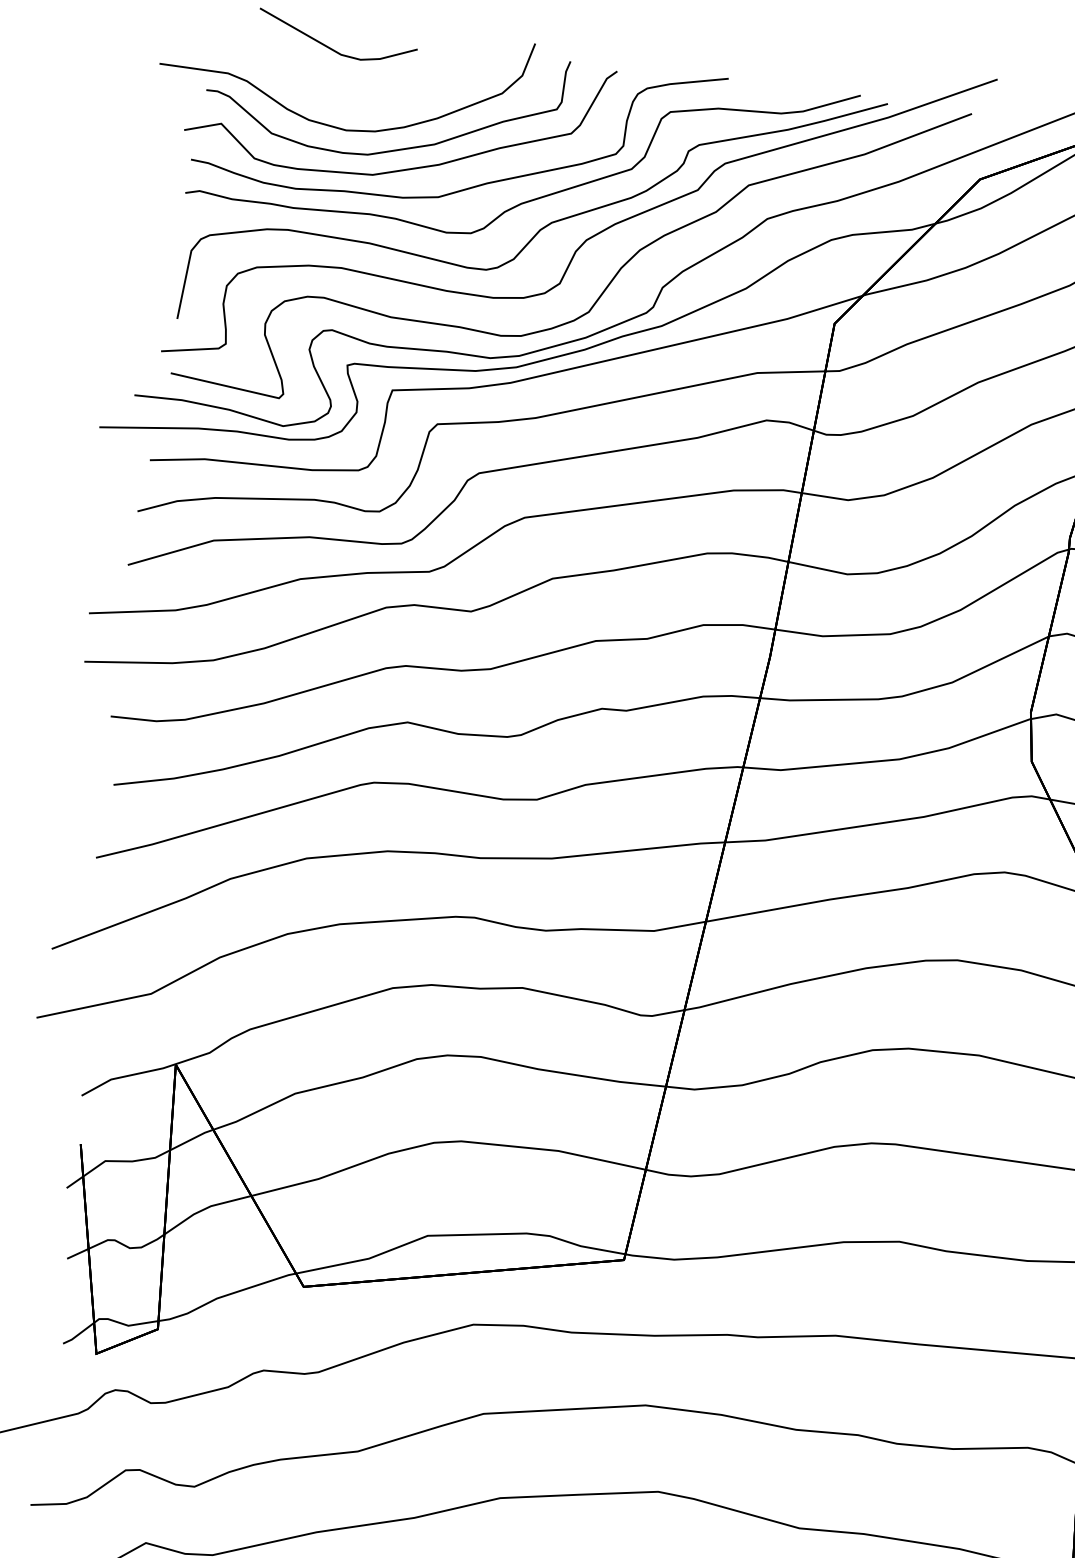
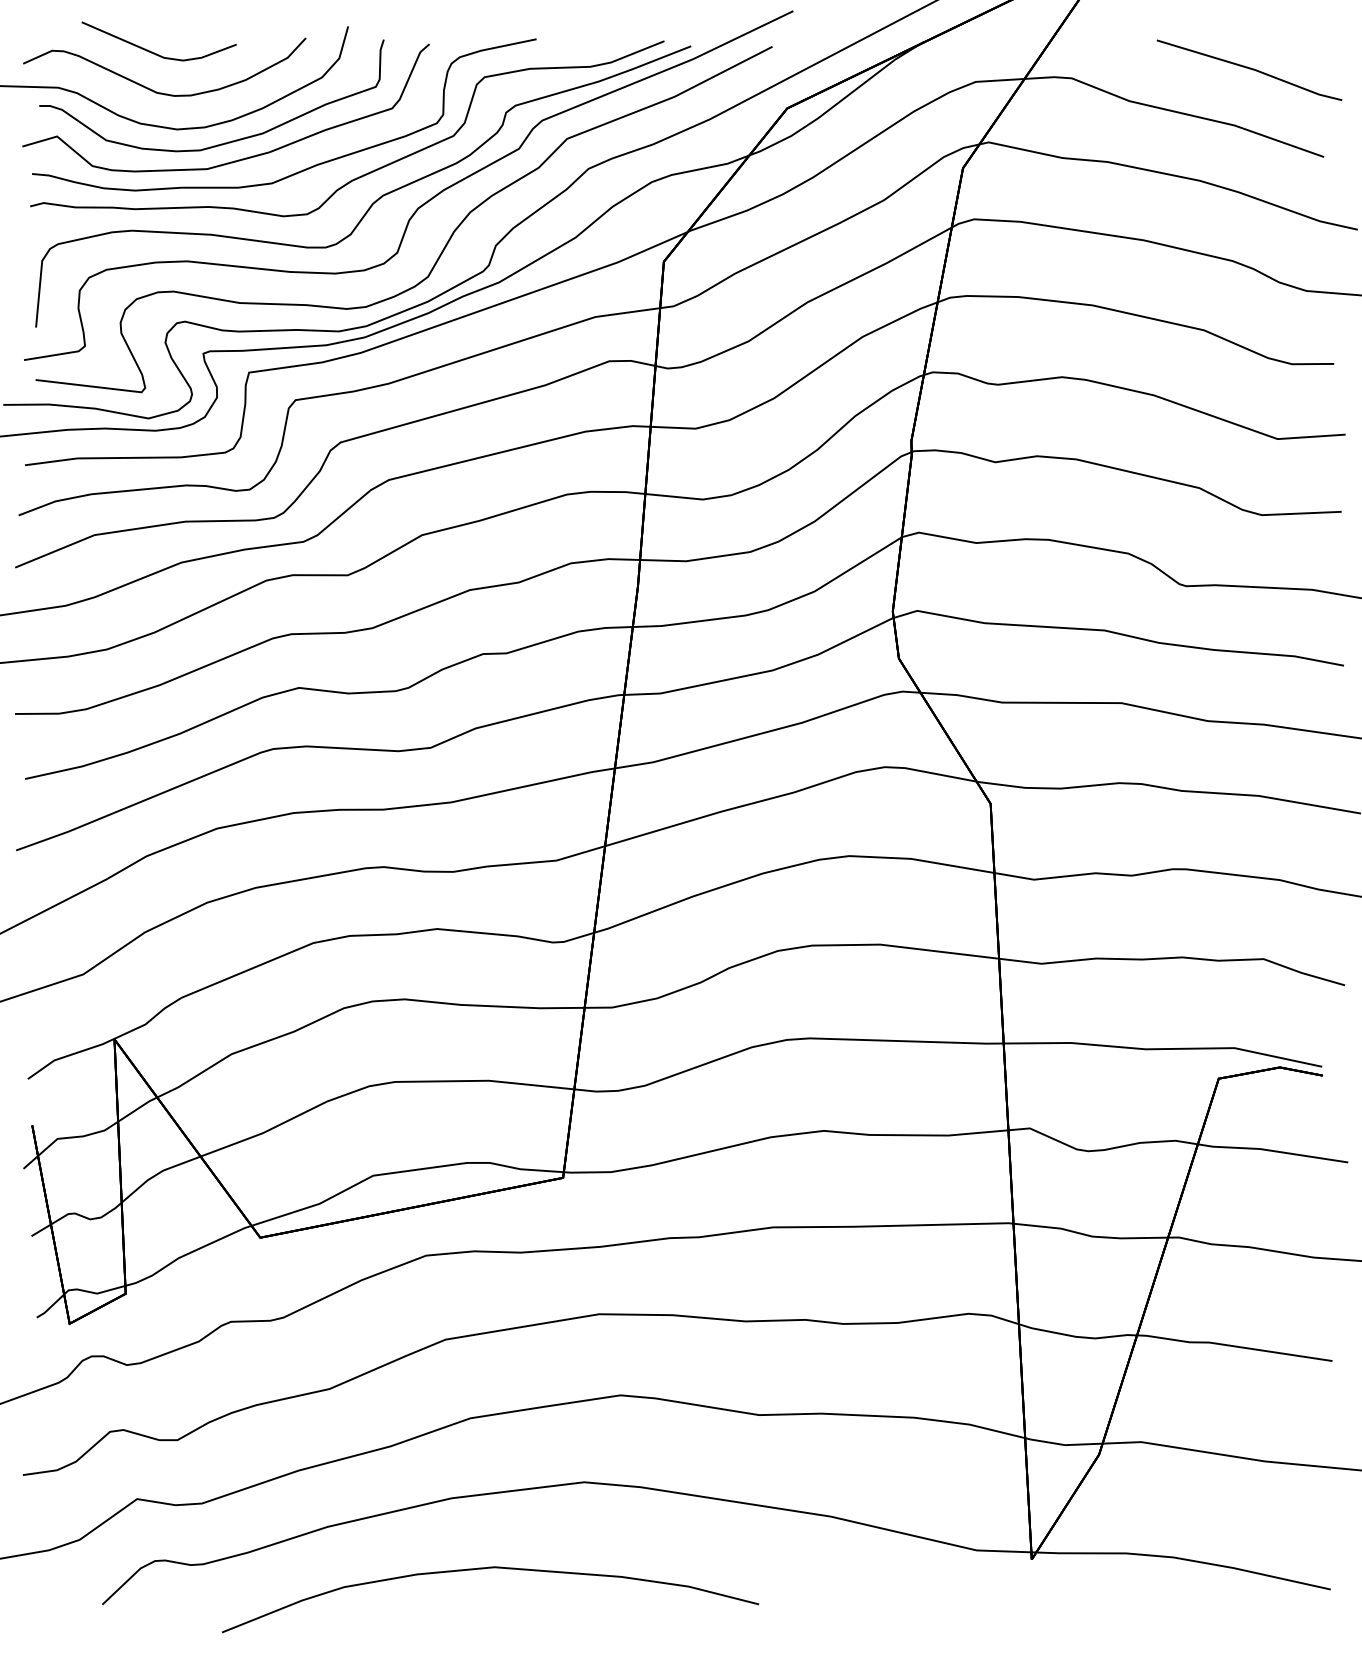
part: (325, 86) -> (152, 89), added

